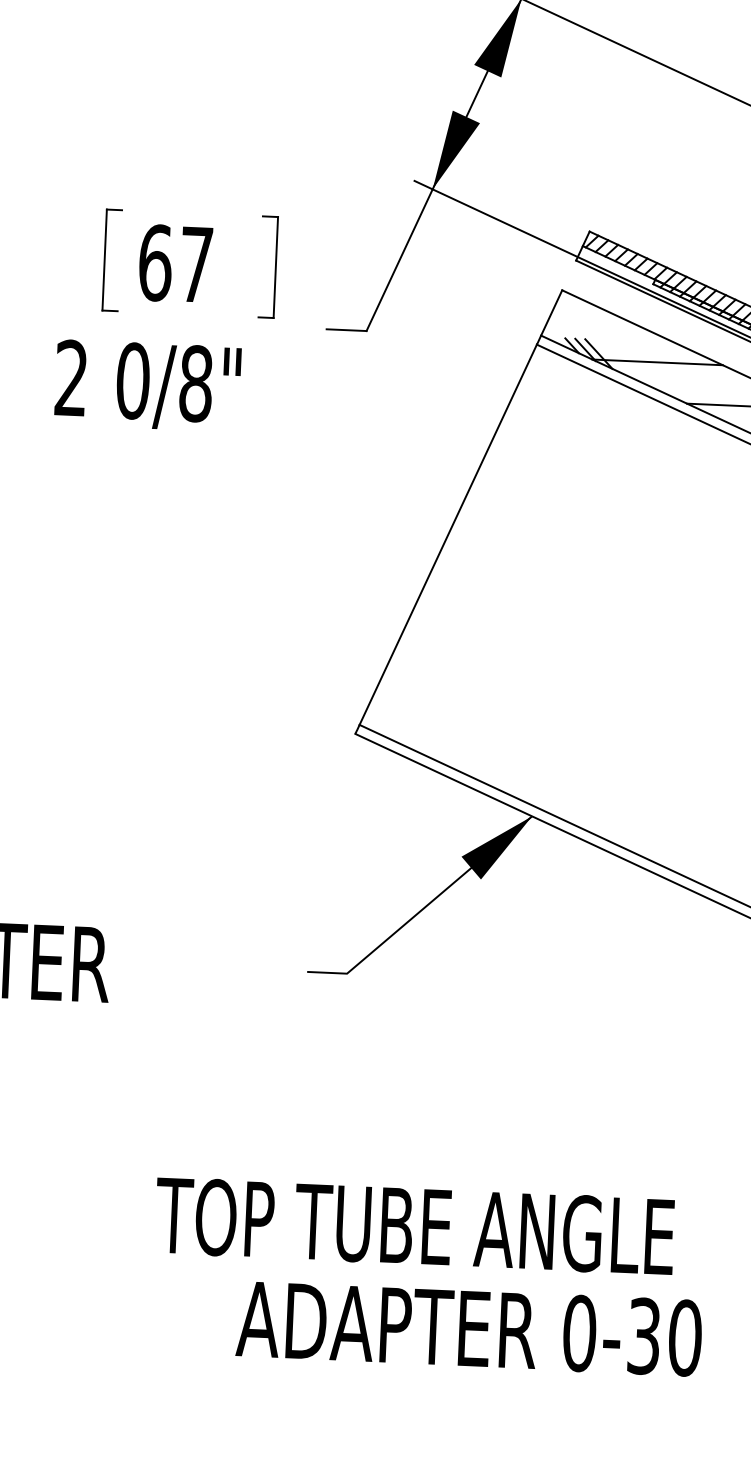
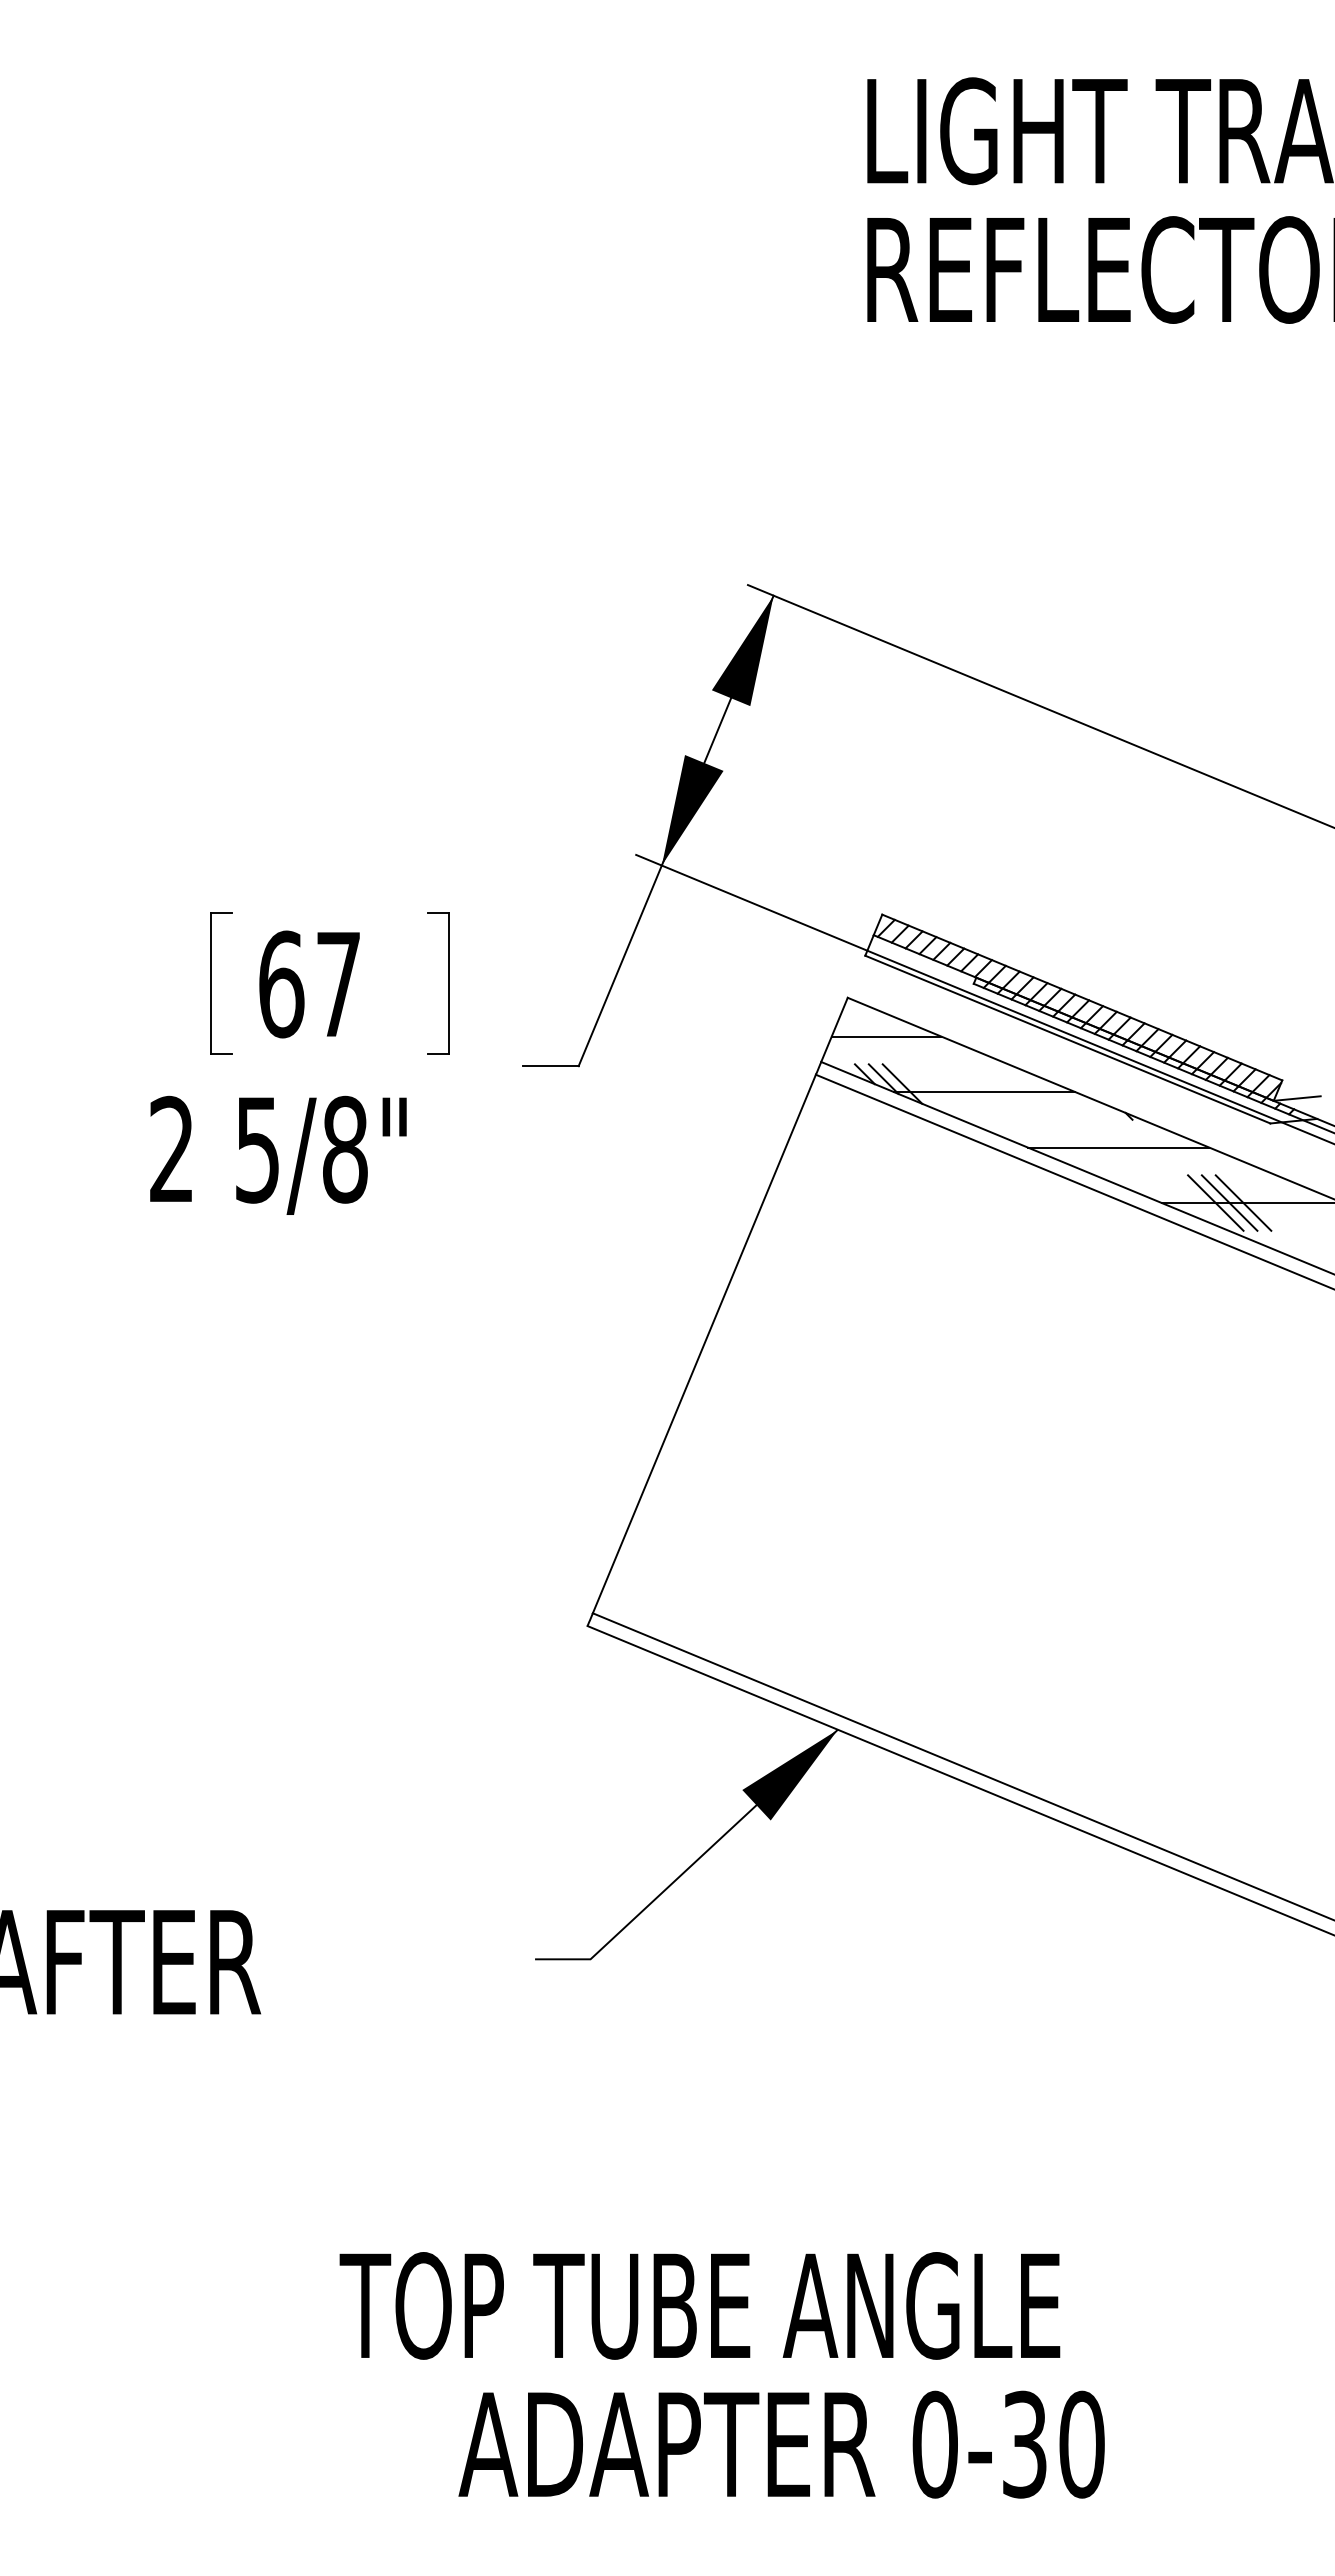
line: (588, 319) -> (886, 1036), added
text: (132, 380) -> (257, 1149), 0/8" -> 5/8"

